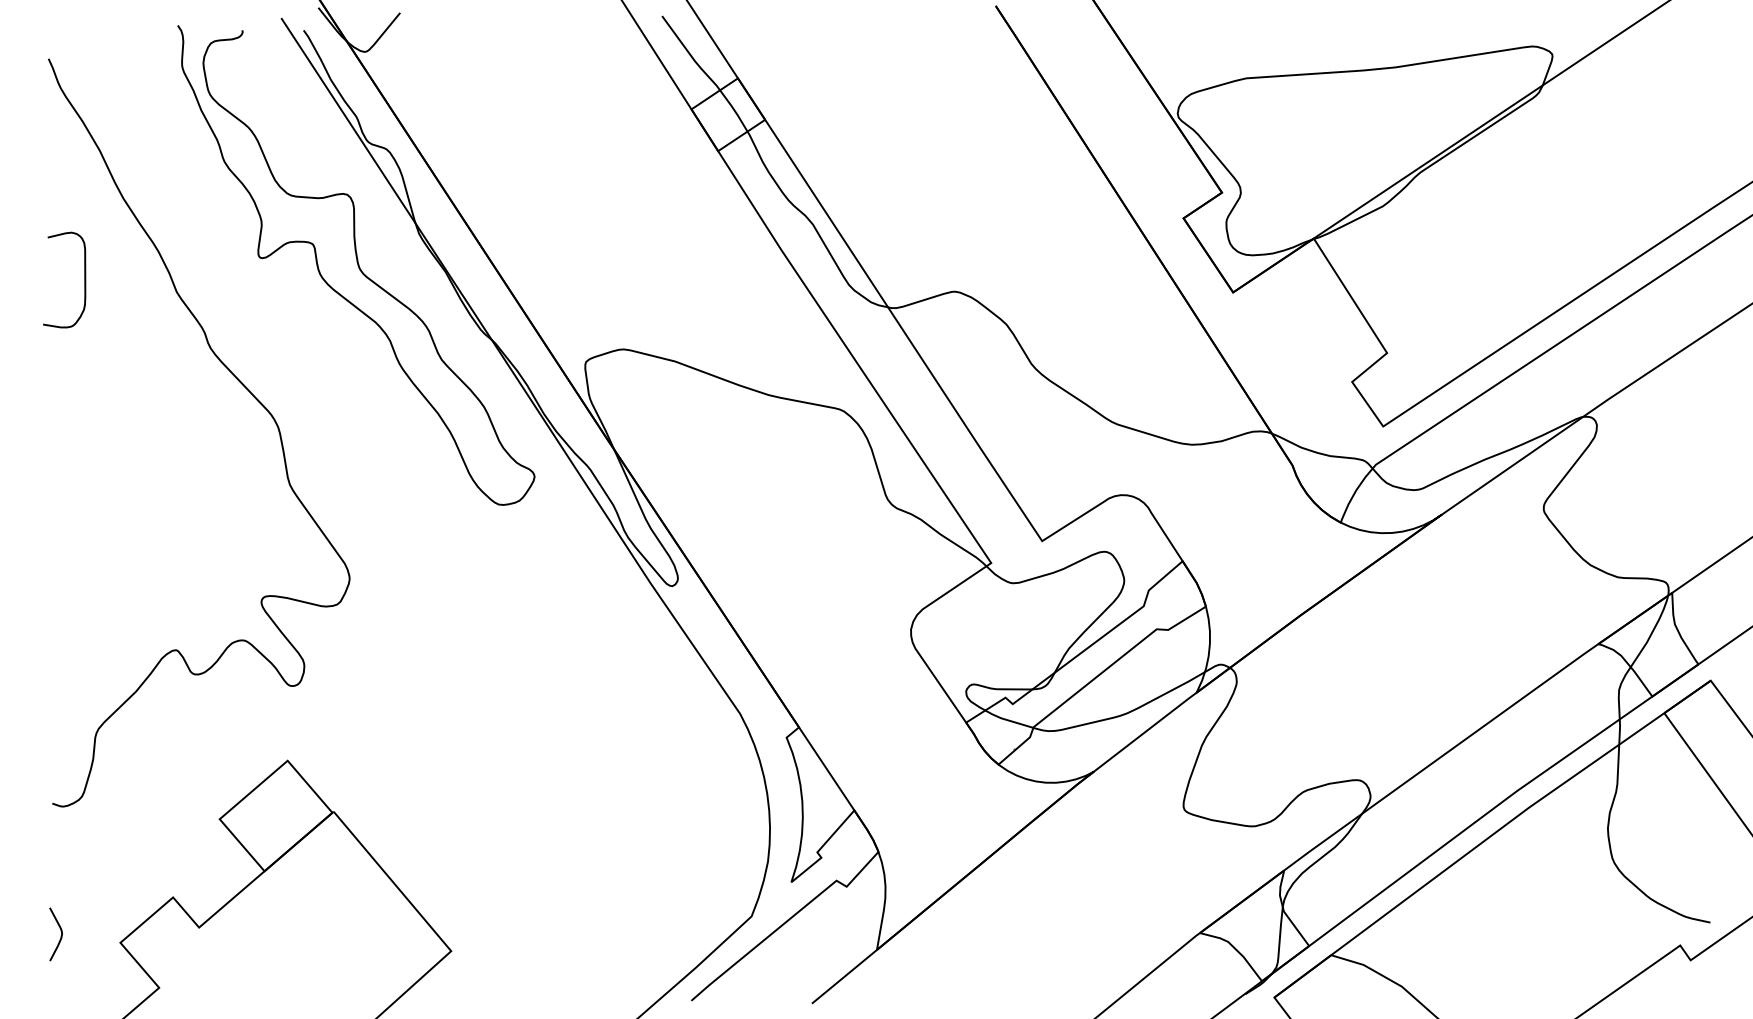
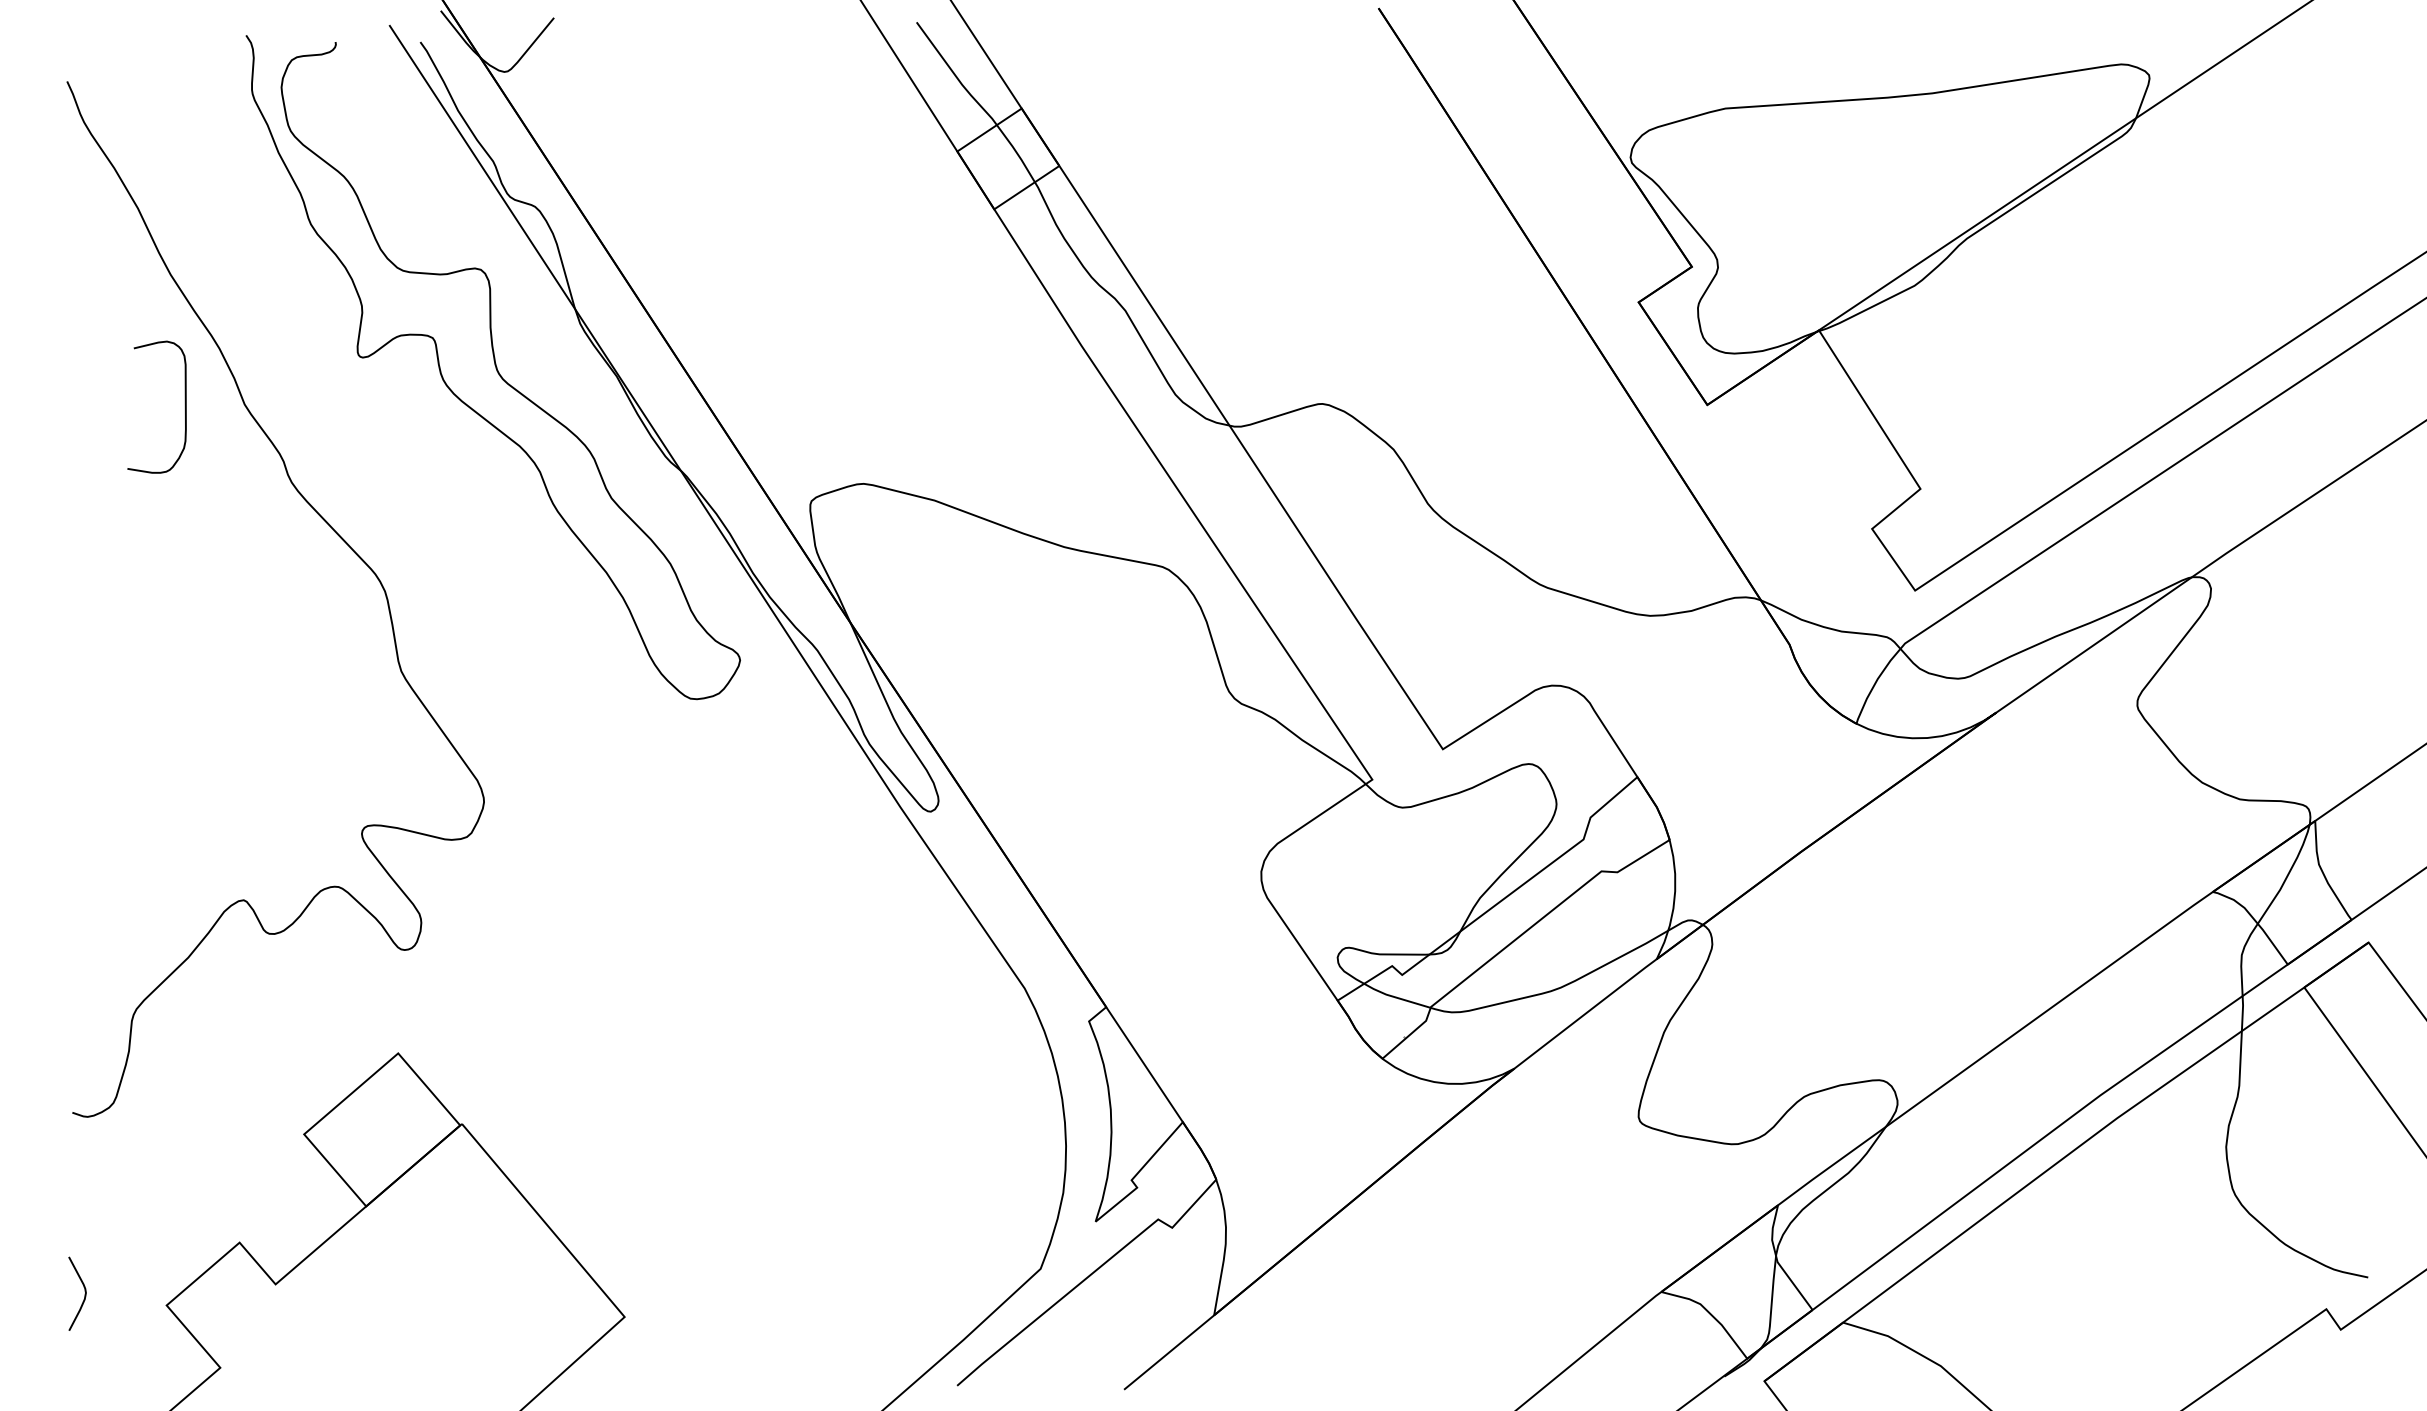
curve: (84, 279) -> (184, 406), moved

